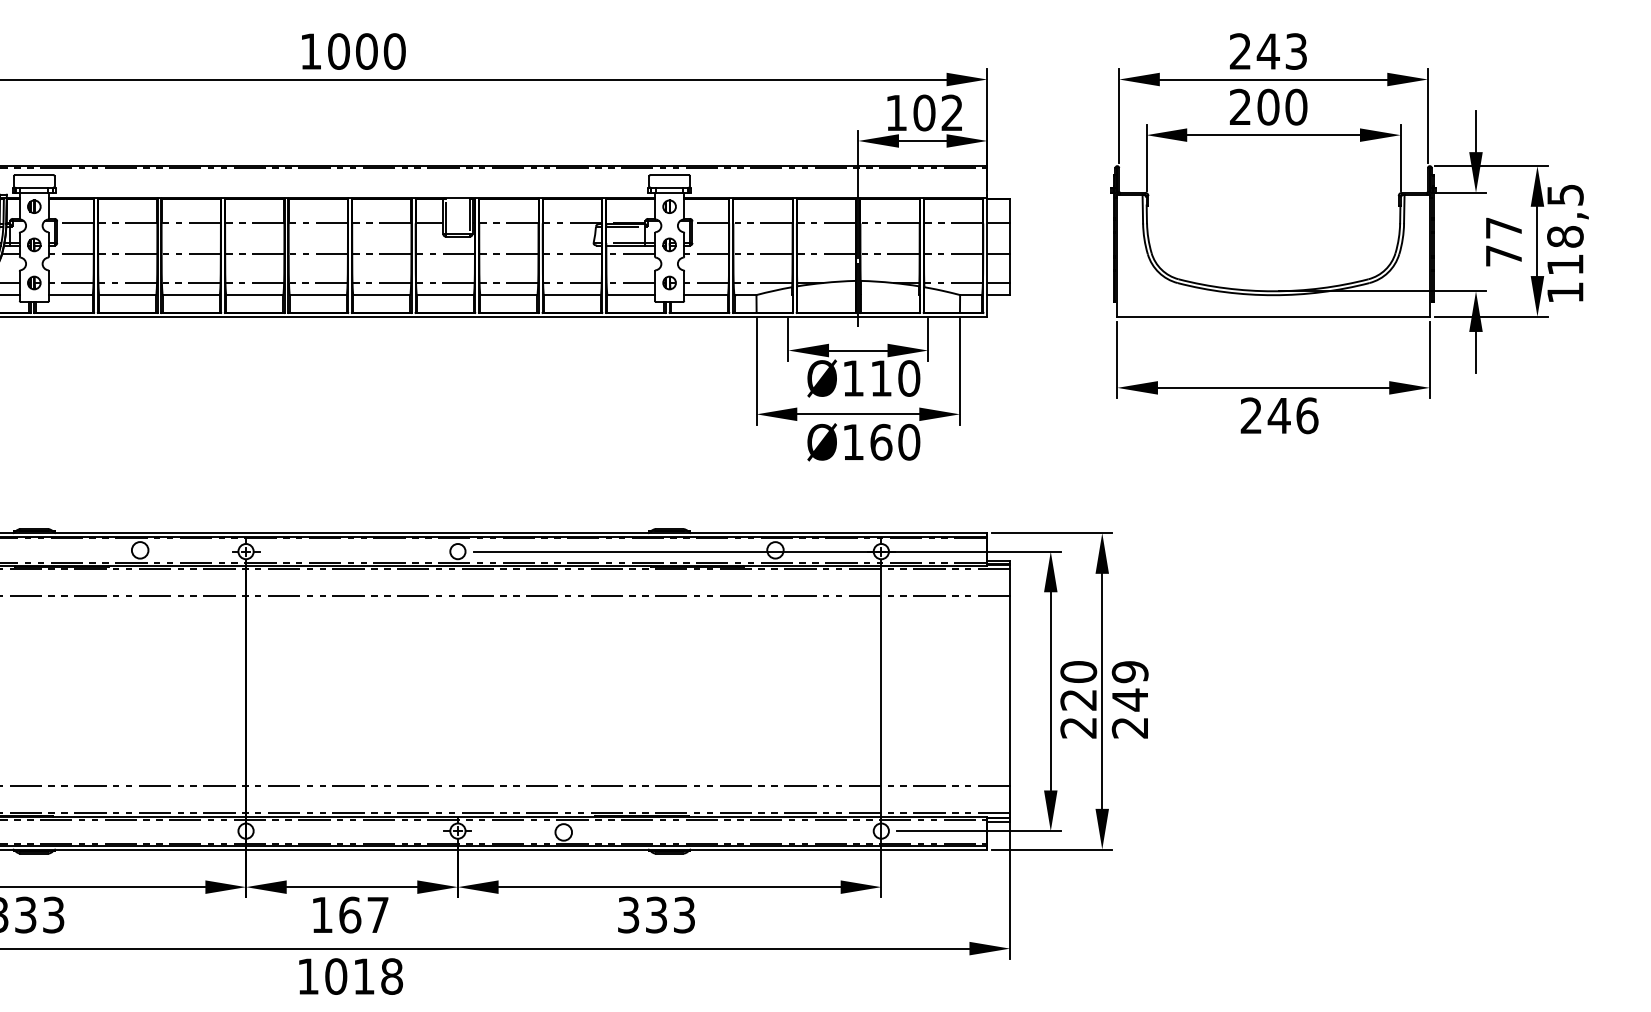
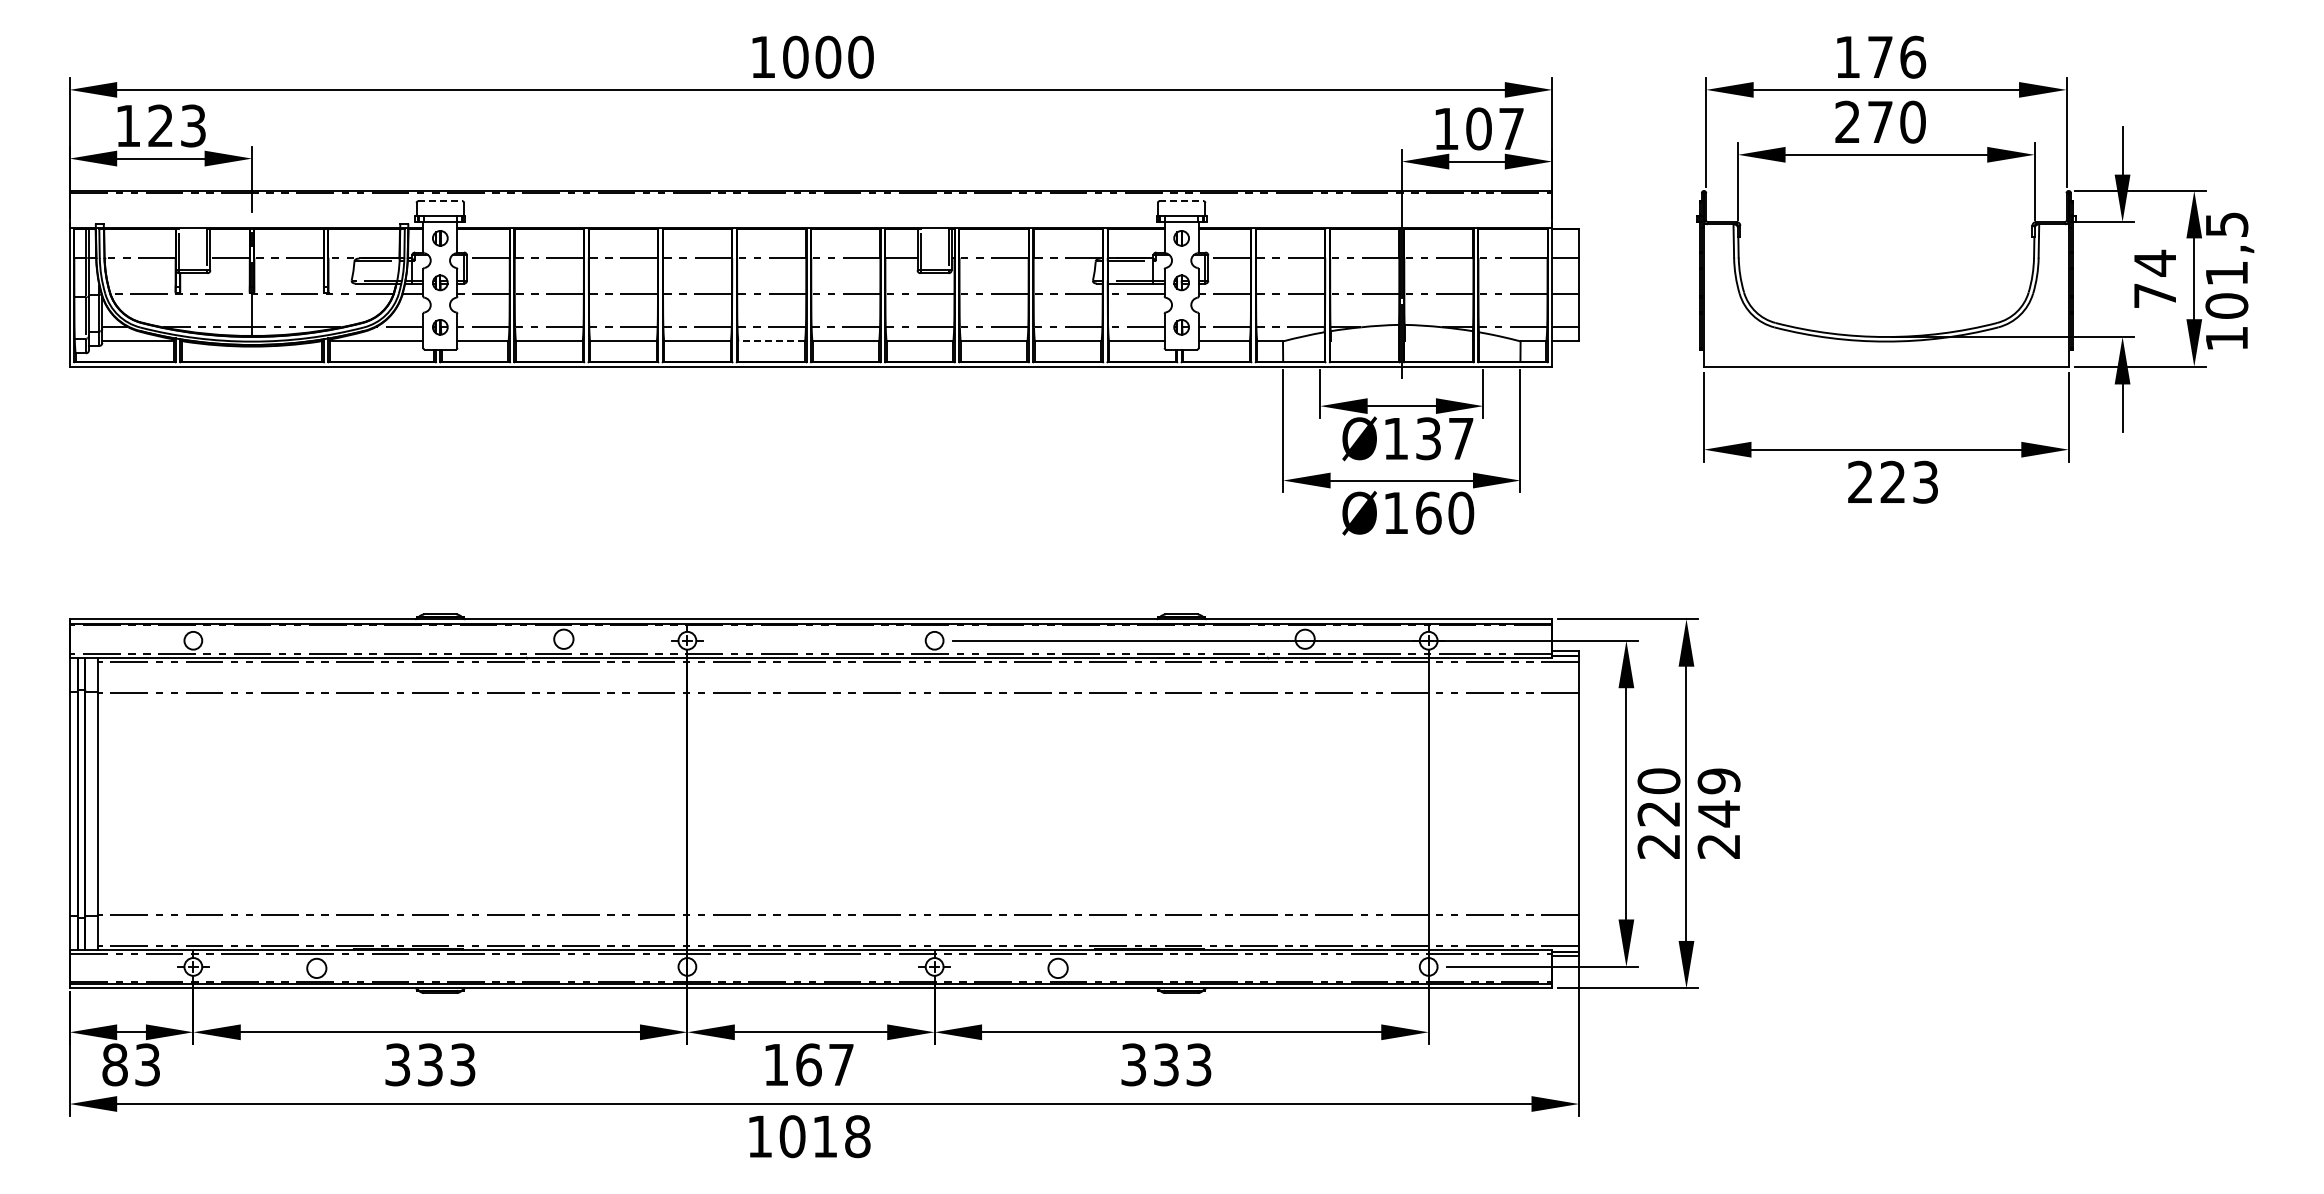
text: (1268, 50) -> (1880, 56), 243 -> 176
text: (1268, 106) -> (1880, 121), 200 -> 270
text: (952, 112) -> (1511, 128), 102 -> 107
line: (34, 175) -> (440, 201), solid -> dashed
line: (670, 175) -> (1182, 201), solid -> dashed
text: (1503, 227) -> (2154, 262), 77 -> 74
text: (1565, 250) -> (2226, 289), 118,5 -> 101,5
line: (318, 295) -> (771, 341), solid -> dashed
text: (895, 378) -> (1445, 438), Ø110 -> Ø137
text: (1292, 415) -> (1908, 481), 246 -> 223

